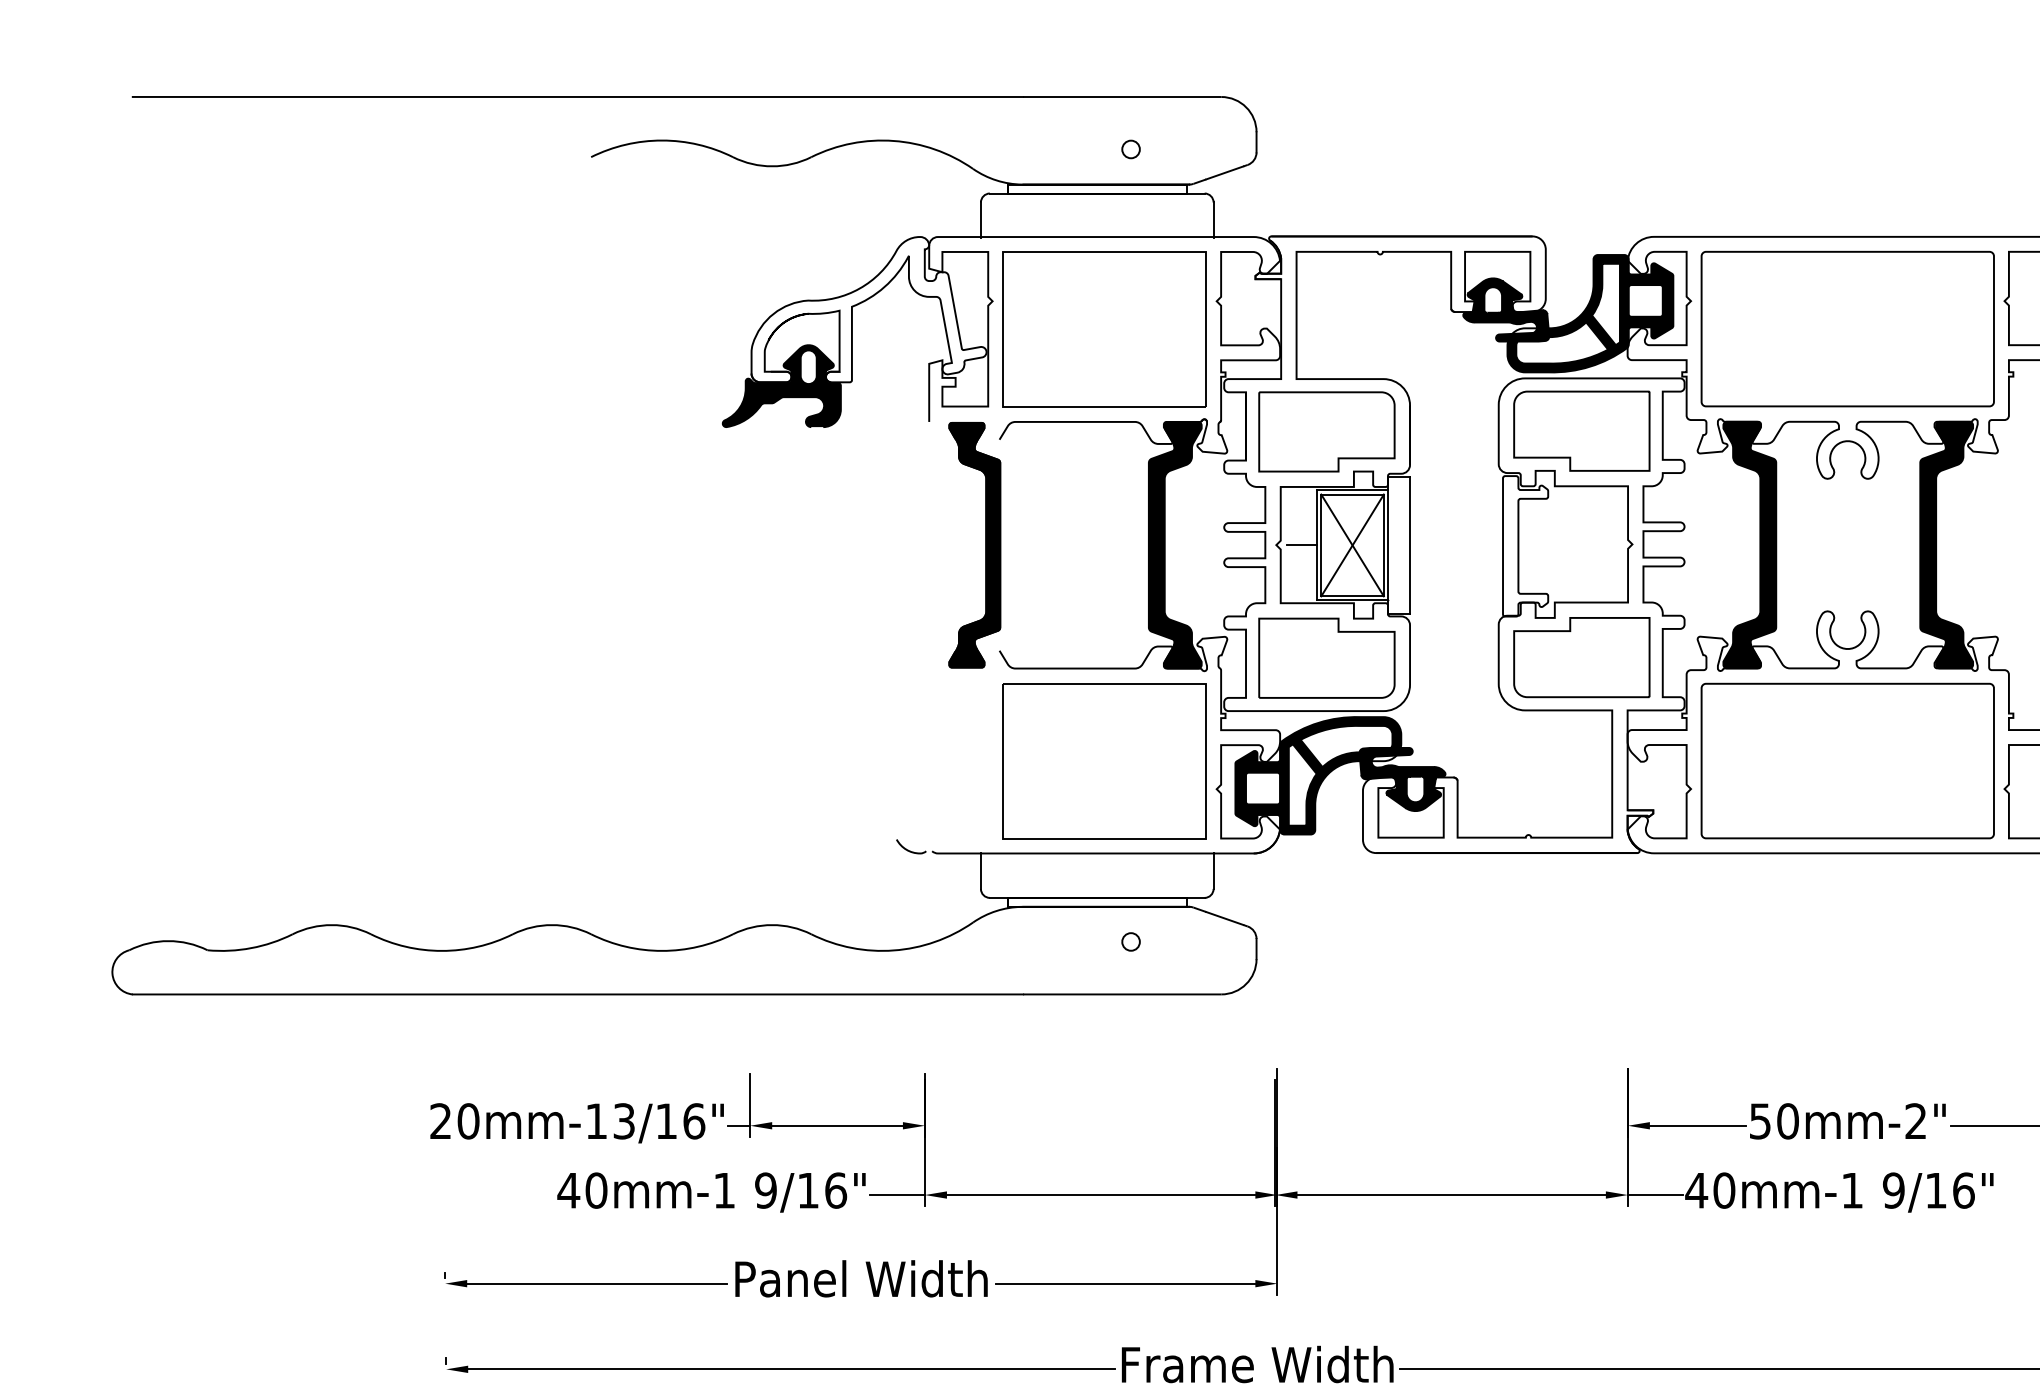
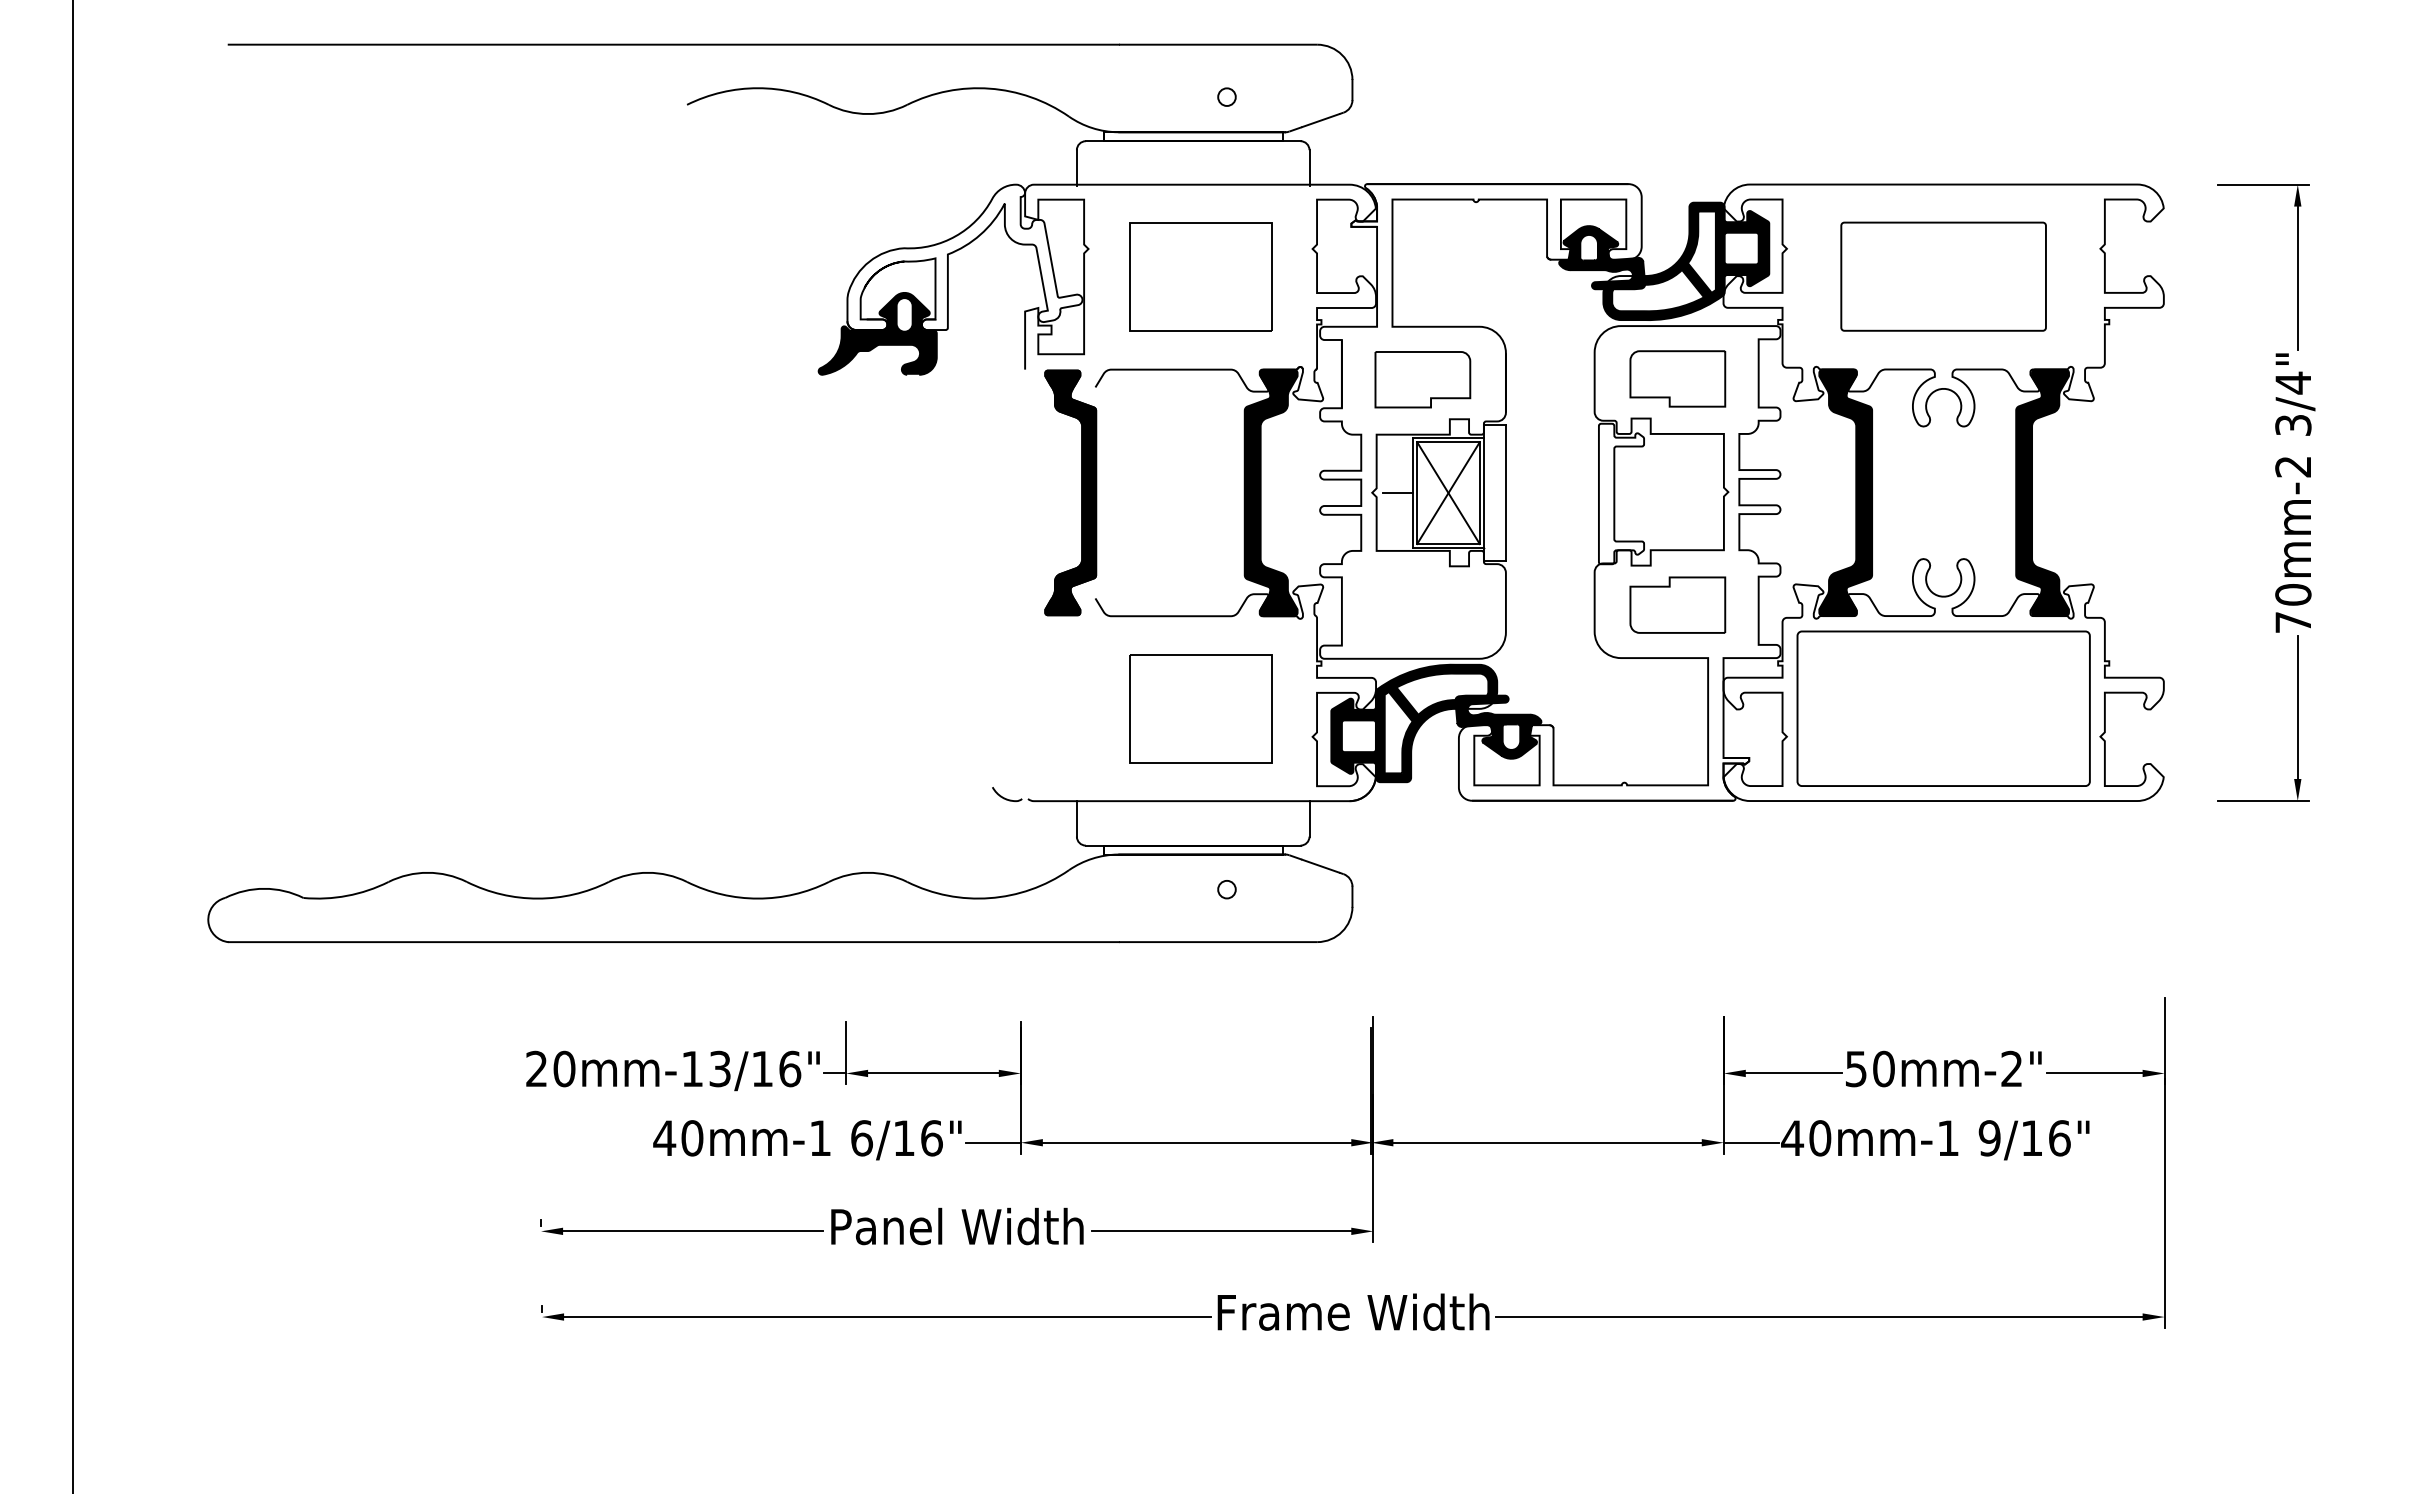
part: (1104, 328) -> (1200, 276), size x0.7
part: (1847, 328) -> (1943, 276), size x0.7
part: (1581, 430) -> (1677, 378), size x0.7
part: (1326, 431) -> (1422, 379), size x0.7
part: (1581, 656) -> (1677, 604), size x0.7
part: (1326, 657) -> (1422, 605), removed
part: (1104, 760) -> (1200, 708), size x0.7
text: (766, 1190) -> (862, 1138), 9/16" -> 6/16"

